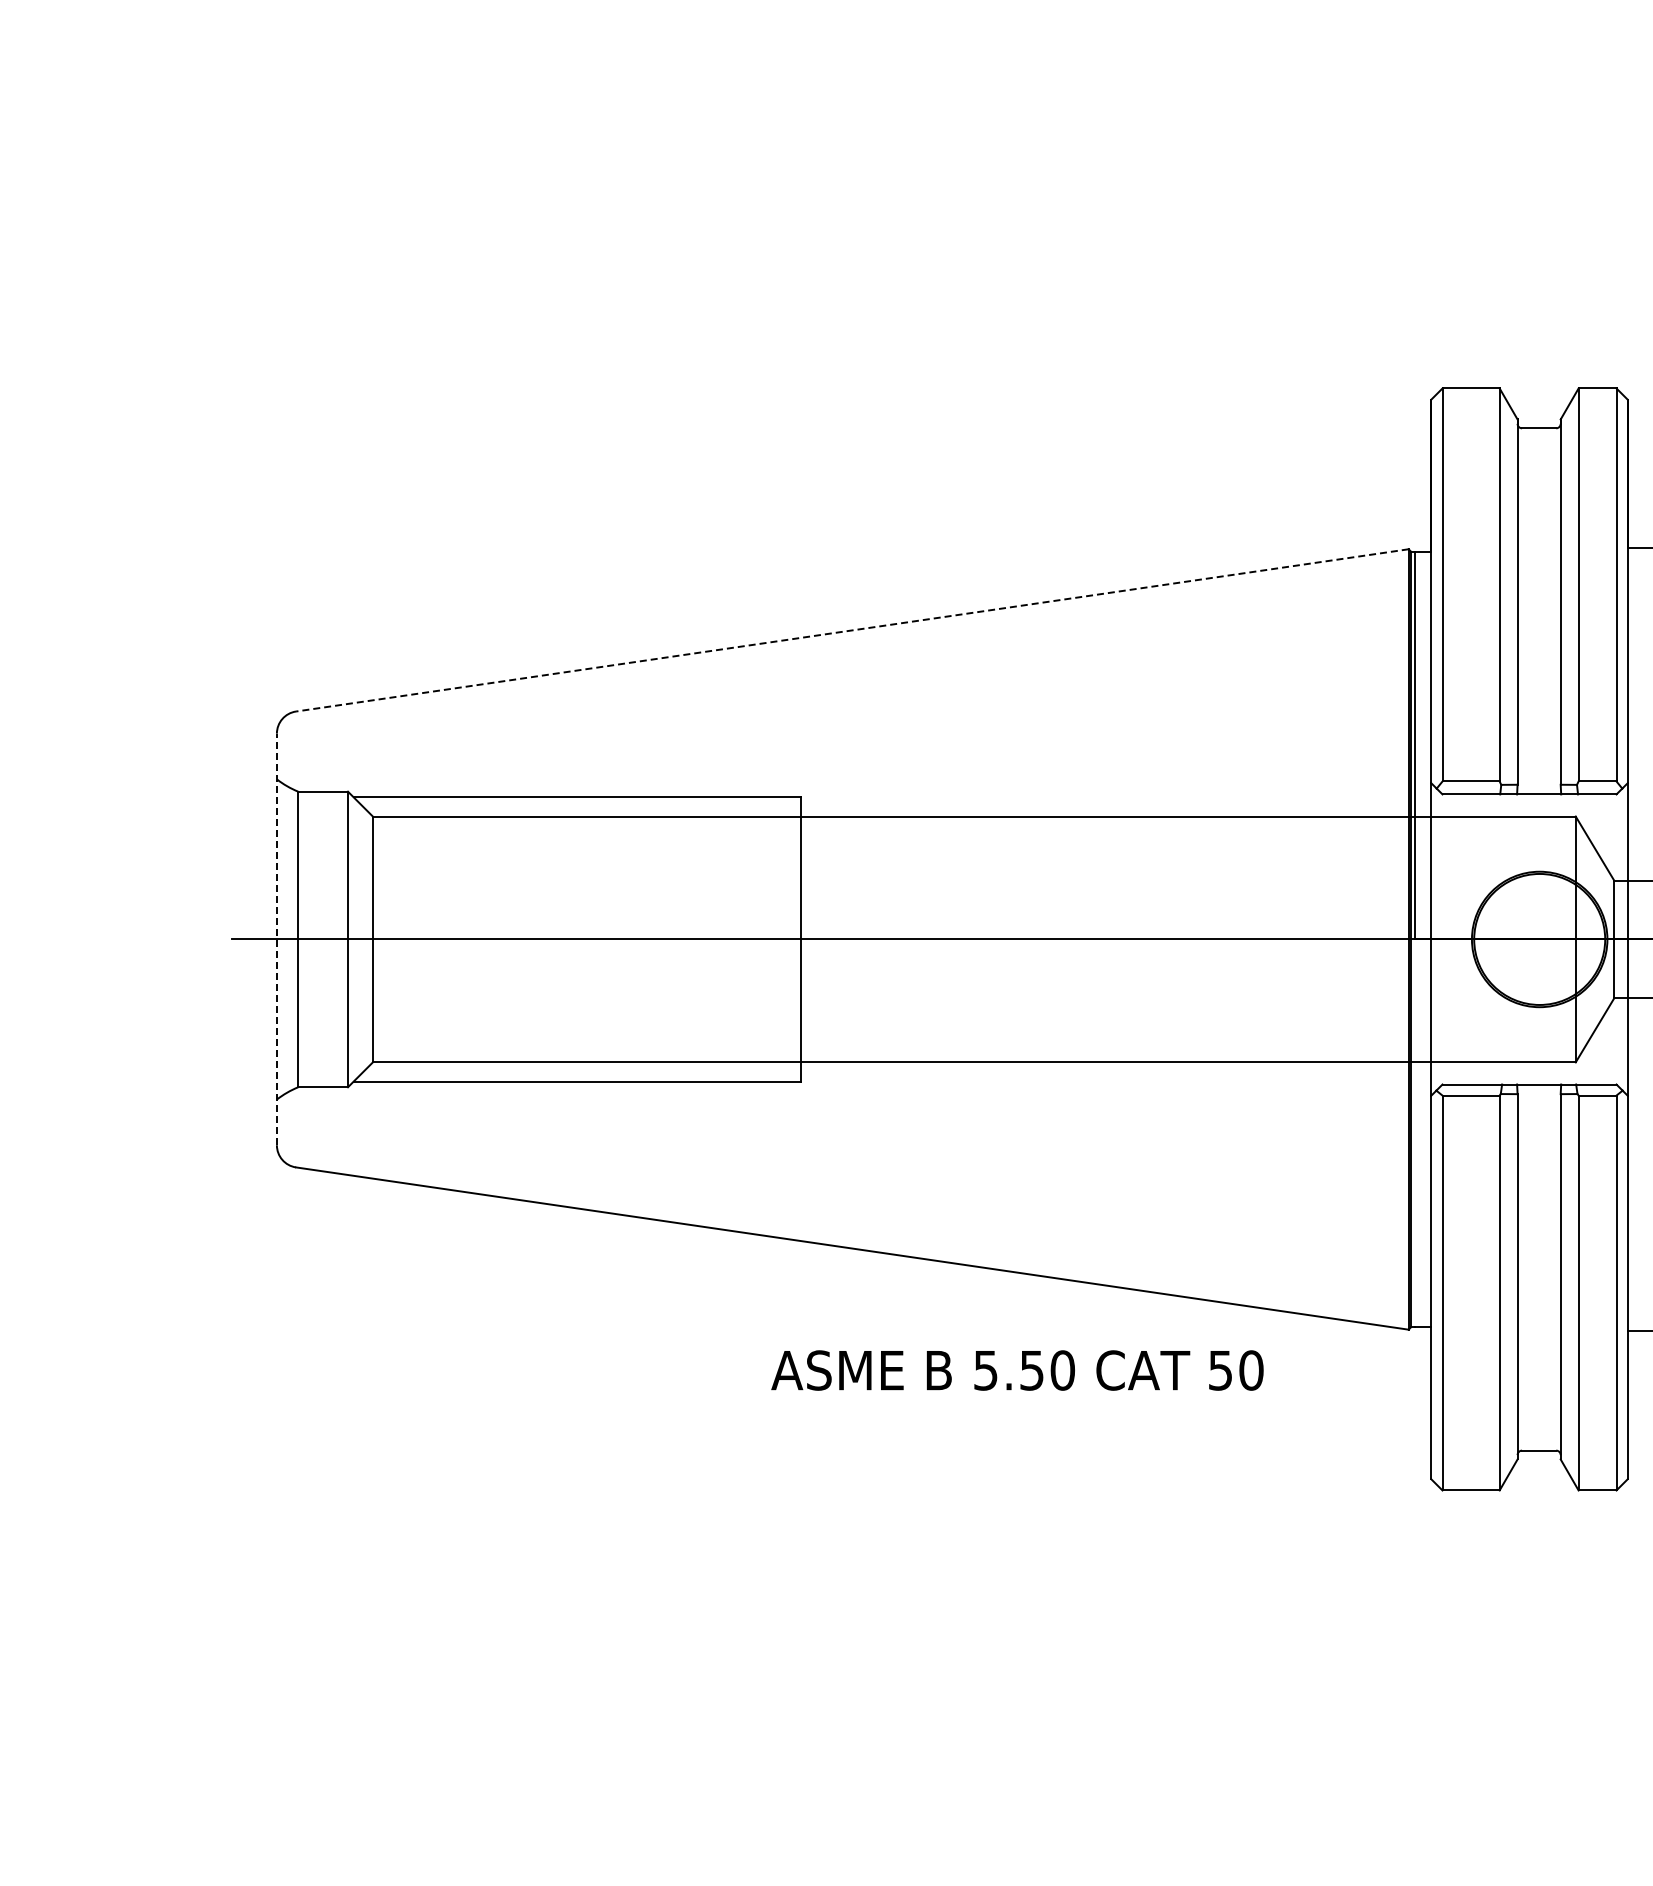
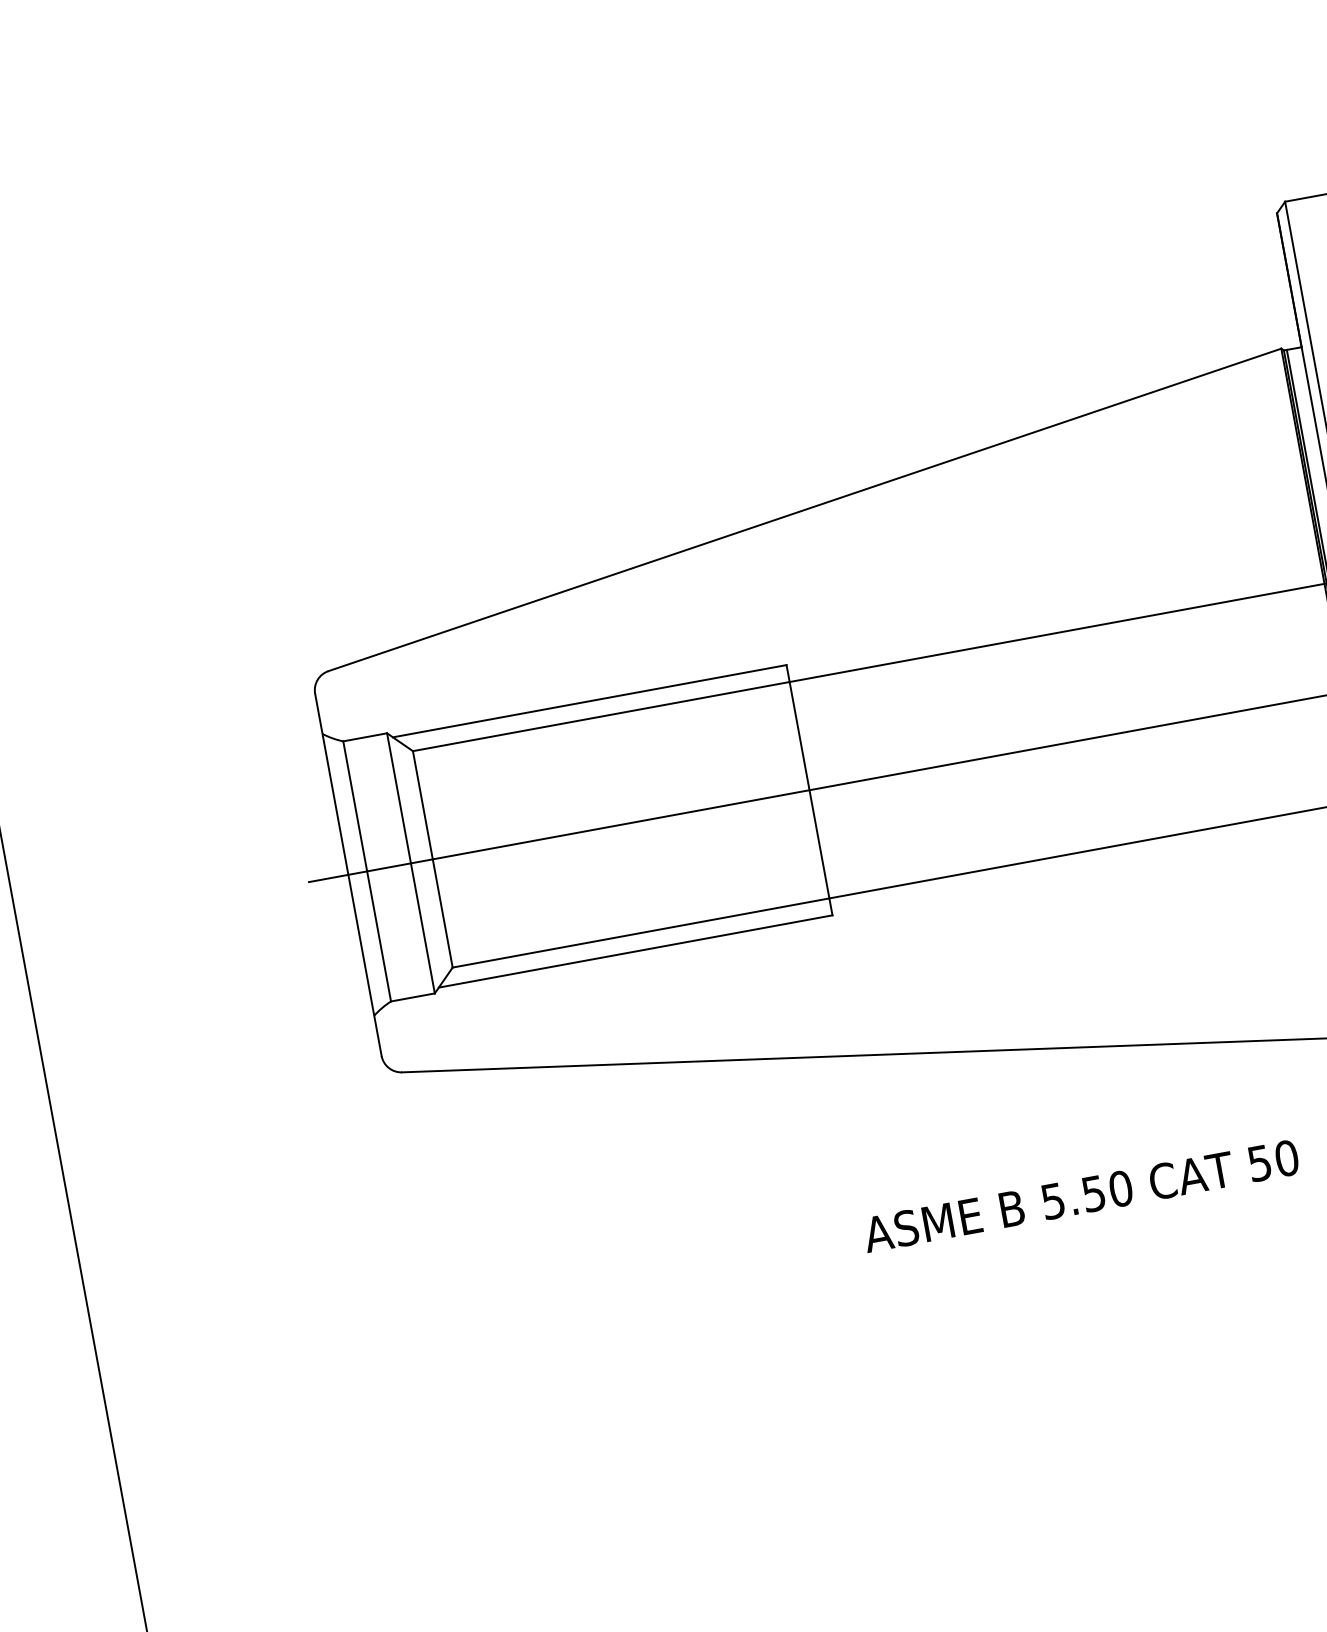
line: (851, 630) -> (804, 510), dashed -> solid
line: (276, 939) -> (348, 874), dashed -> solid
text: (1017, 1370) -> (1081, 1196), moved

